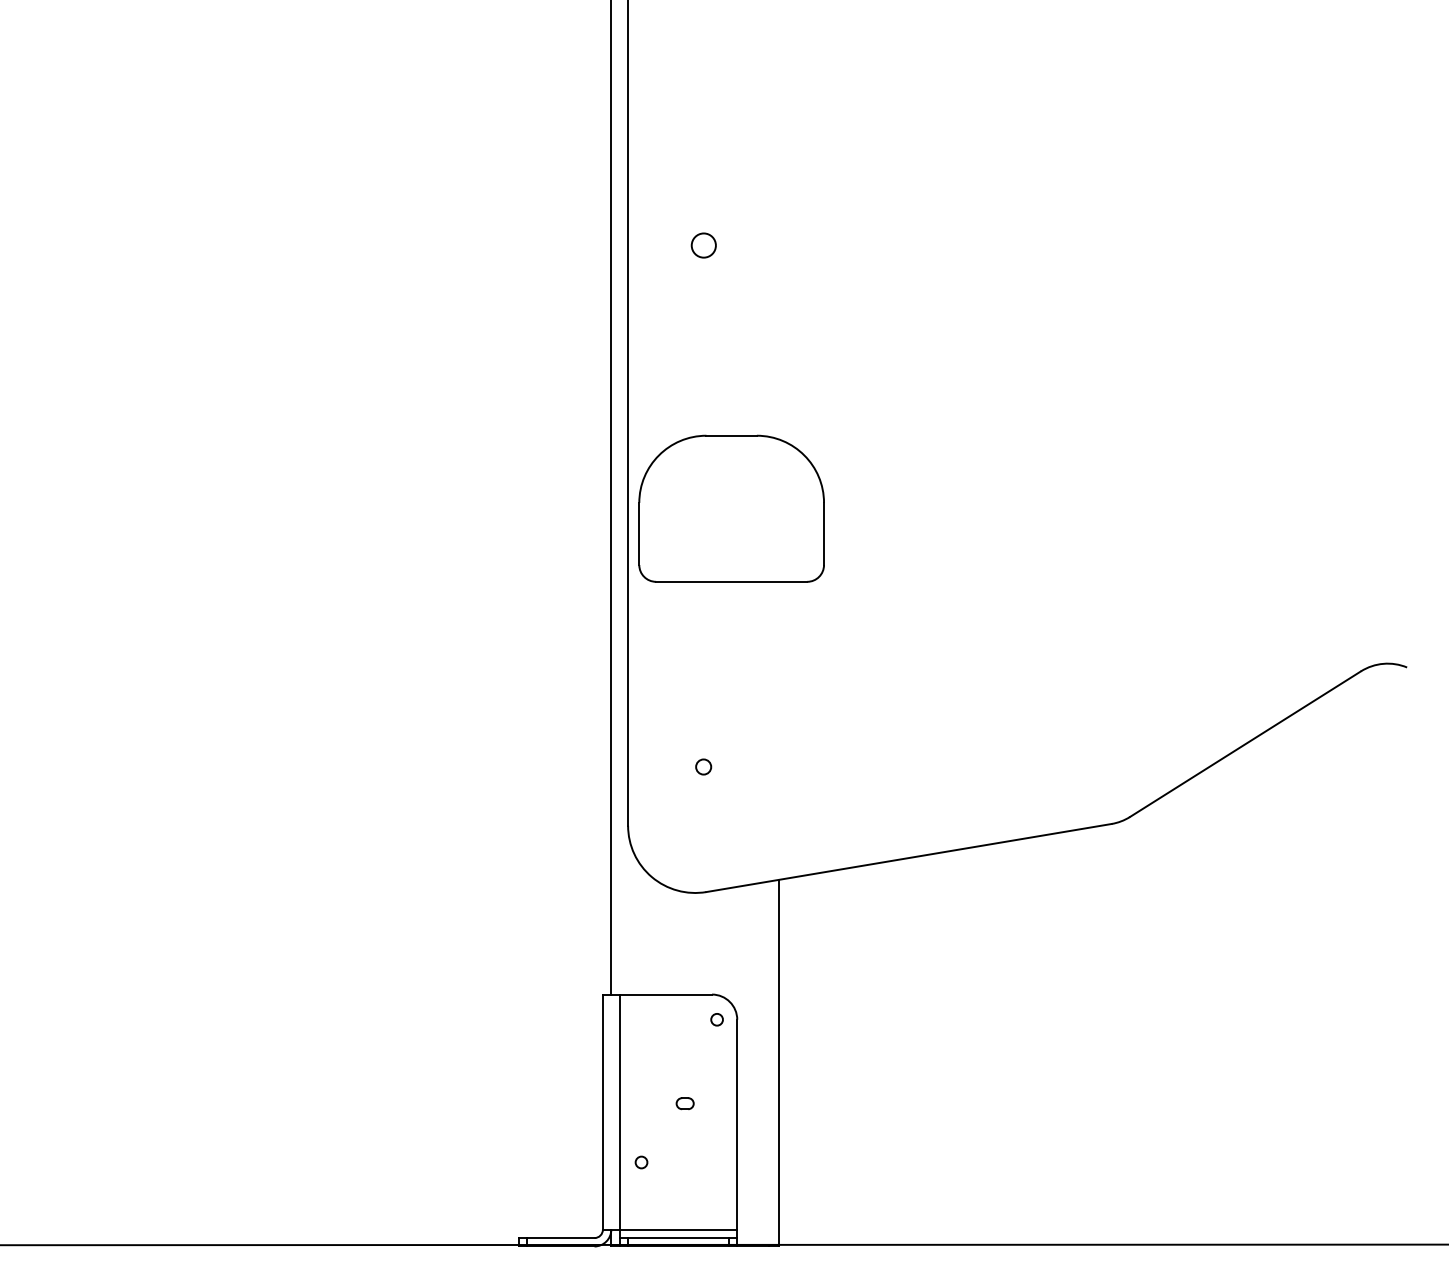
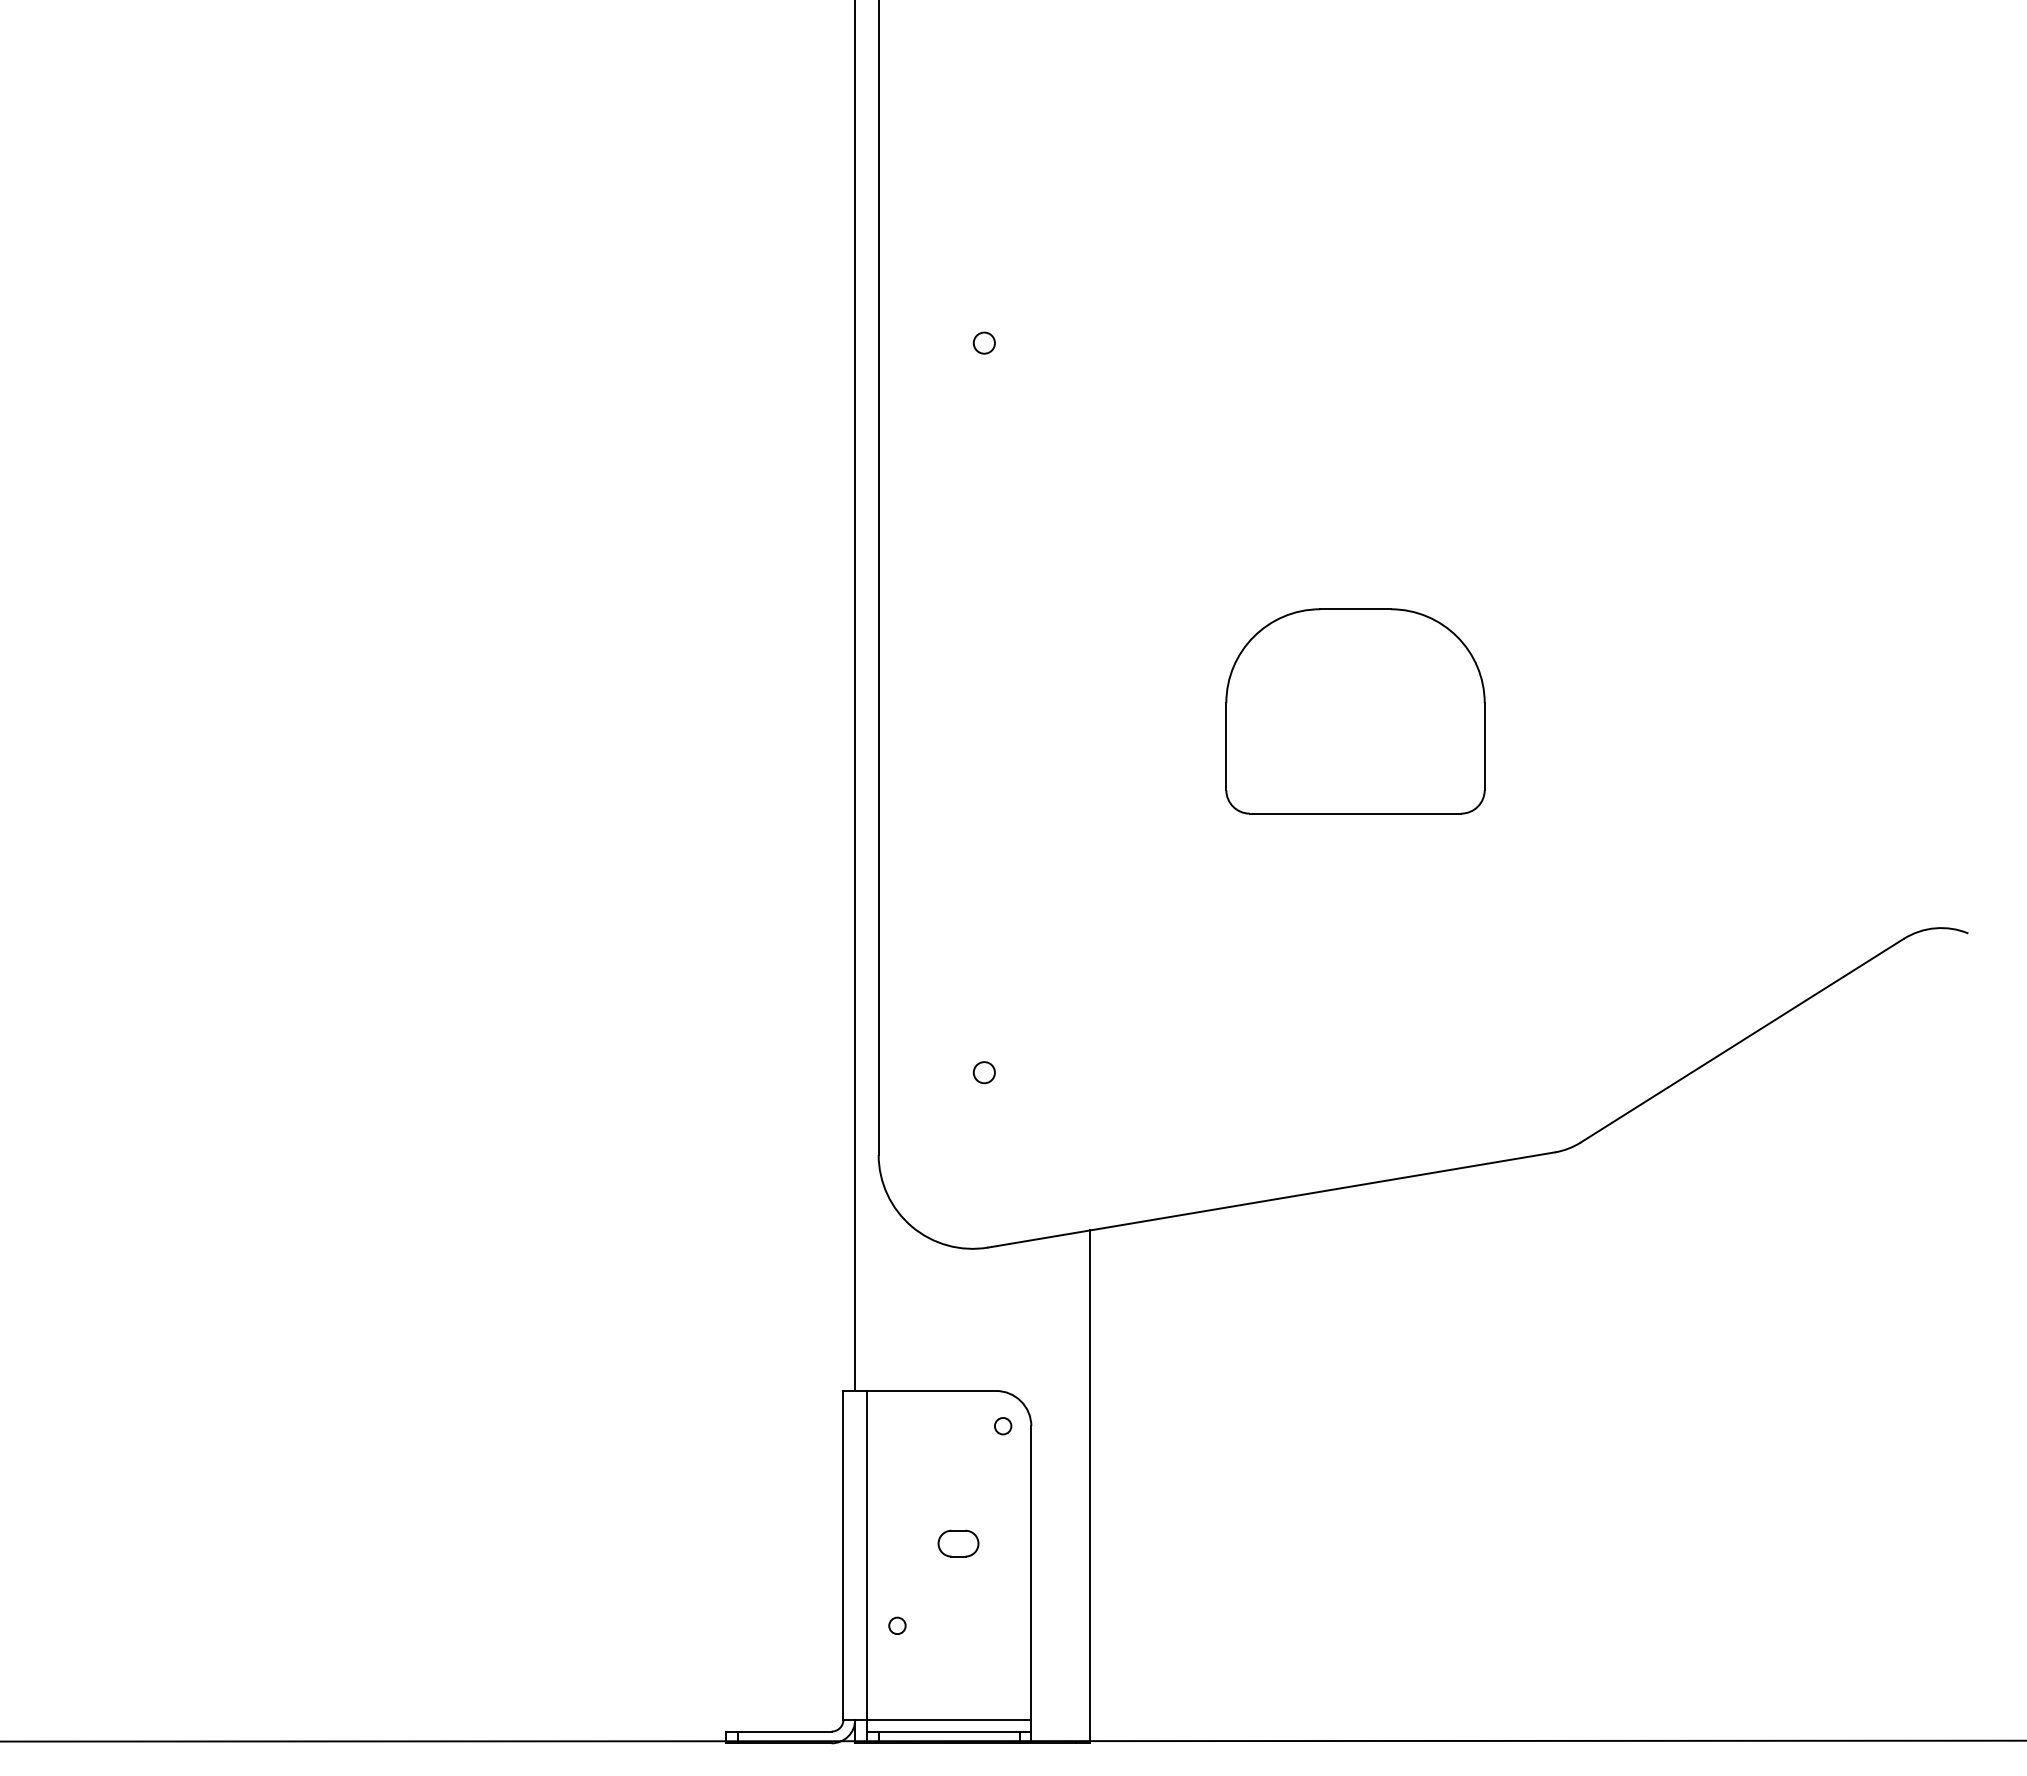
circle: (703, 245) -> (983, 342), size x0.62
part: (731, 508) -> (1355, 711), moved
part: (685, 1103) -> (958, 1543), size x1.67

